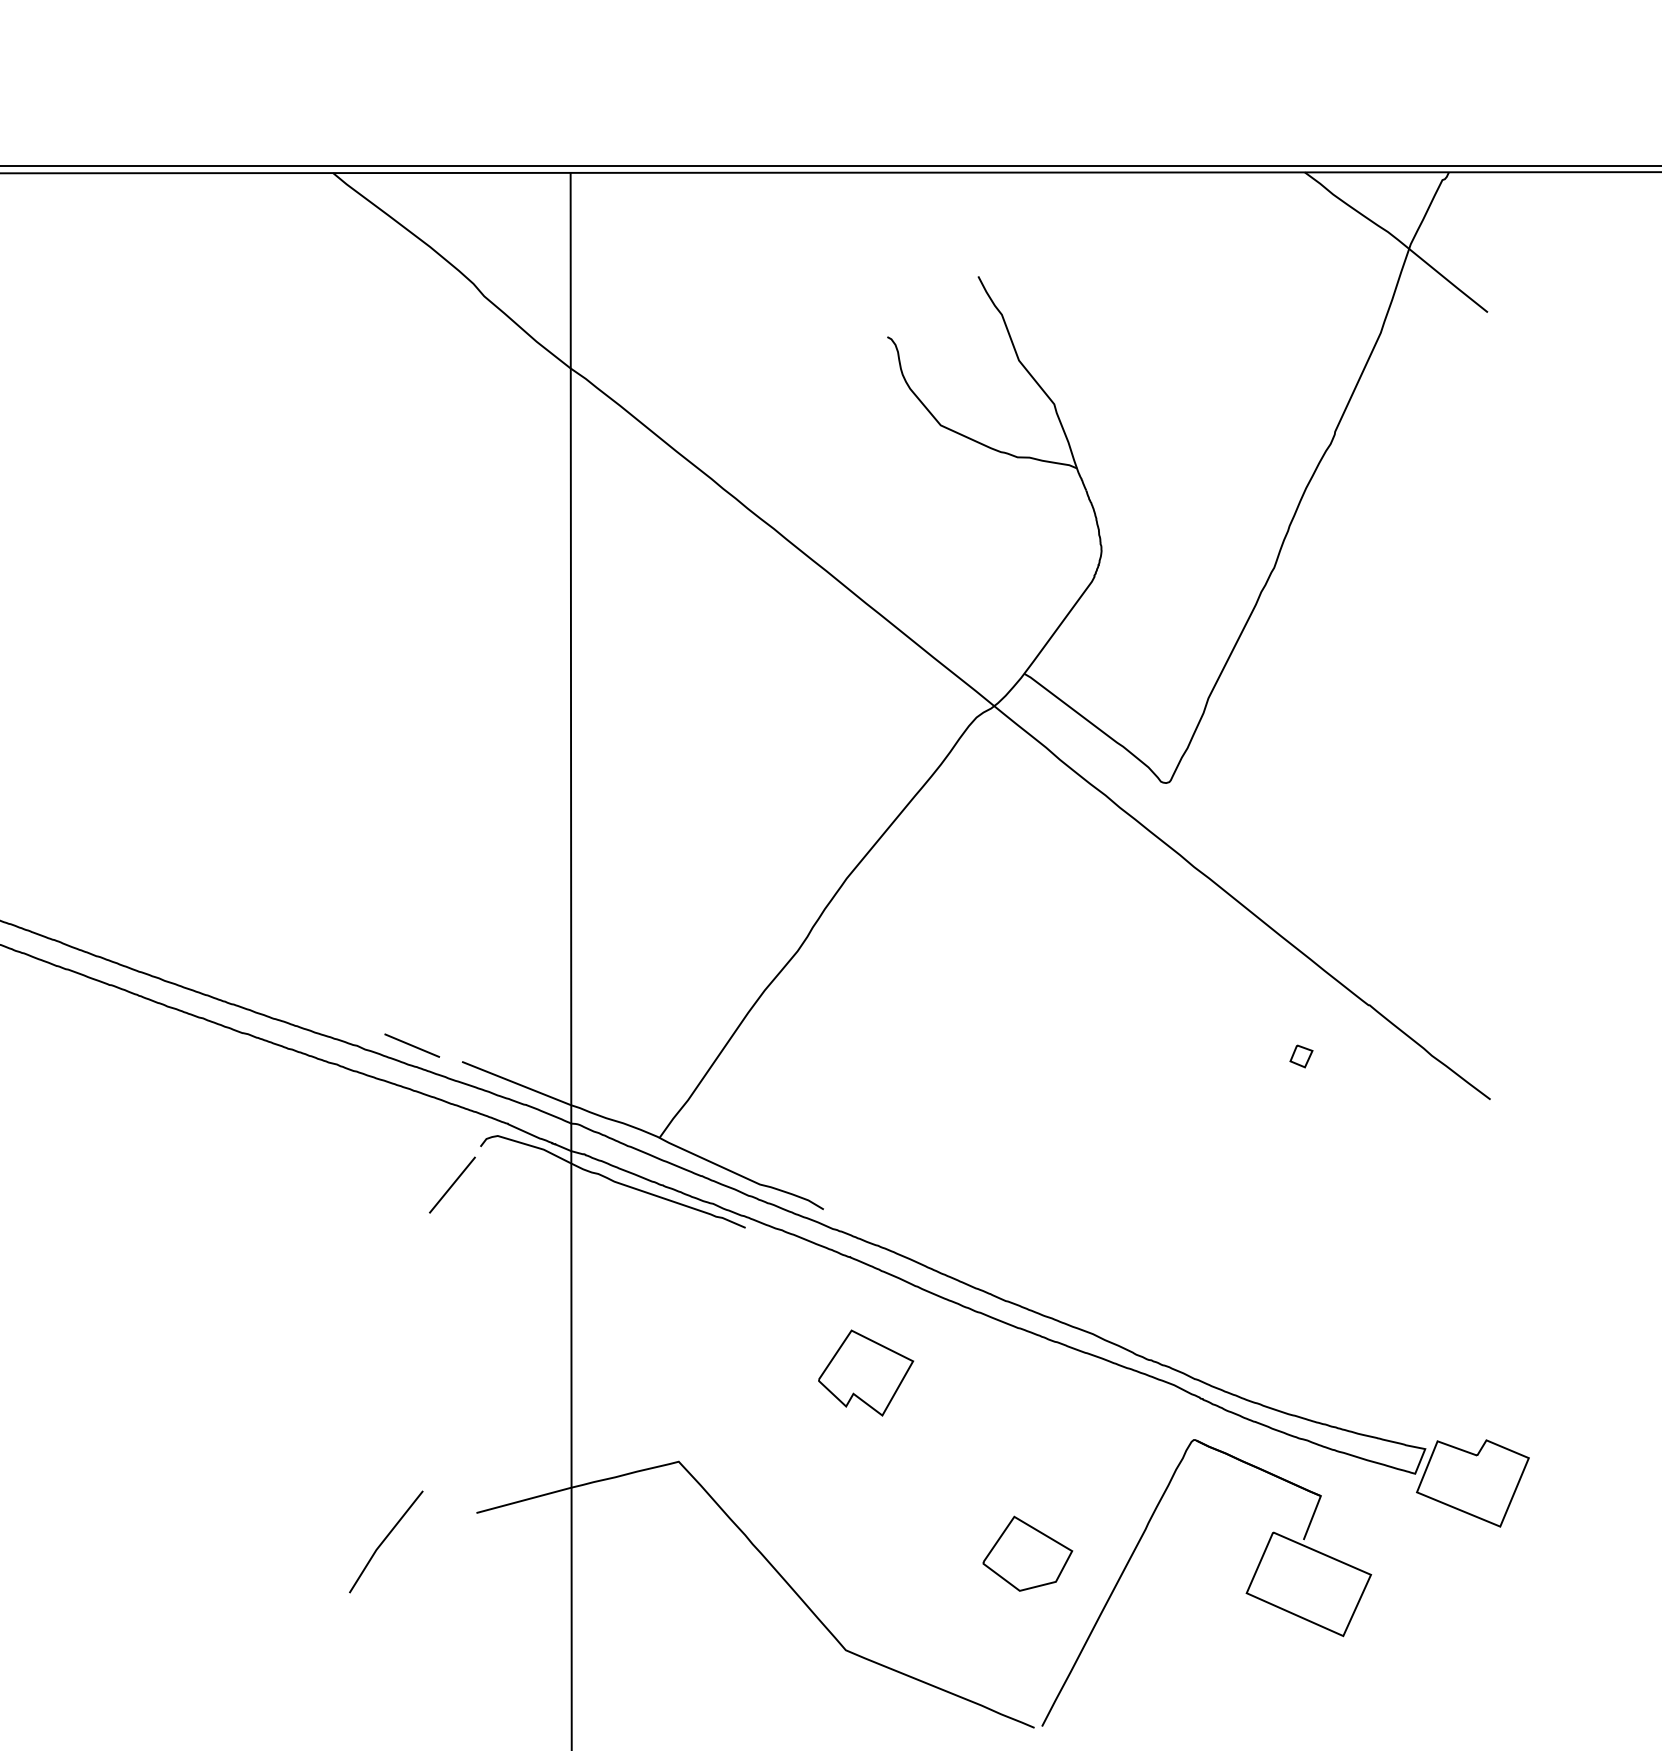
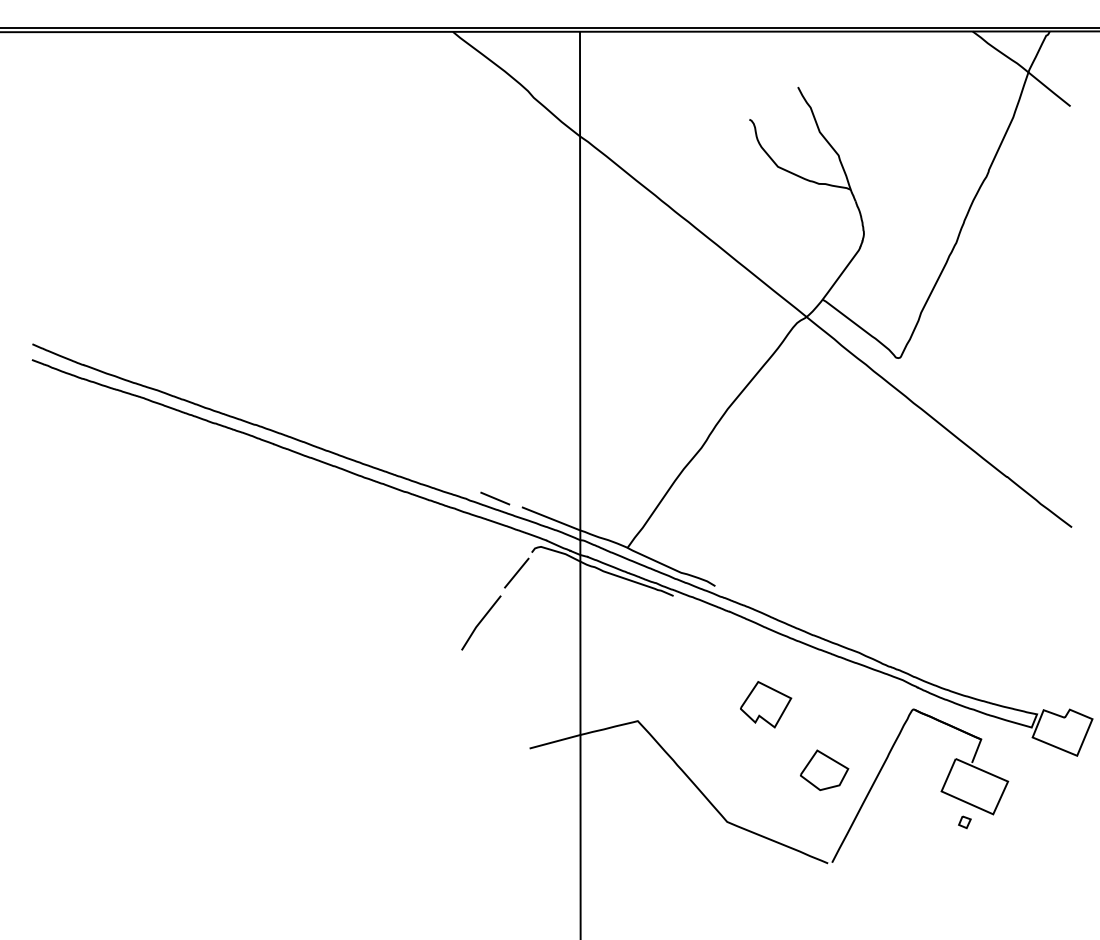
part: (1300, 1056) -> (964, 822), moved
part: (866, 1372) -> (766, 704), moved
line: (386, 1541) -> (481, 622), moved

